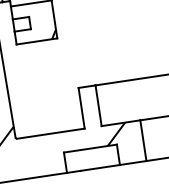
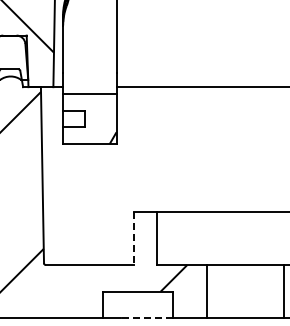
line: (81, 108) -> (134, 238), solid -> dashed
line: (100, 168) -> (146, 318), solid -> dashed

